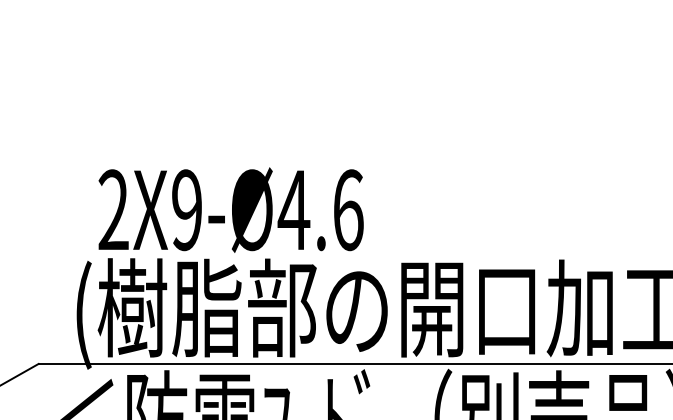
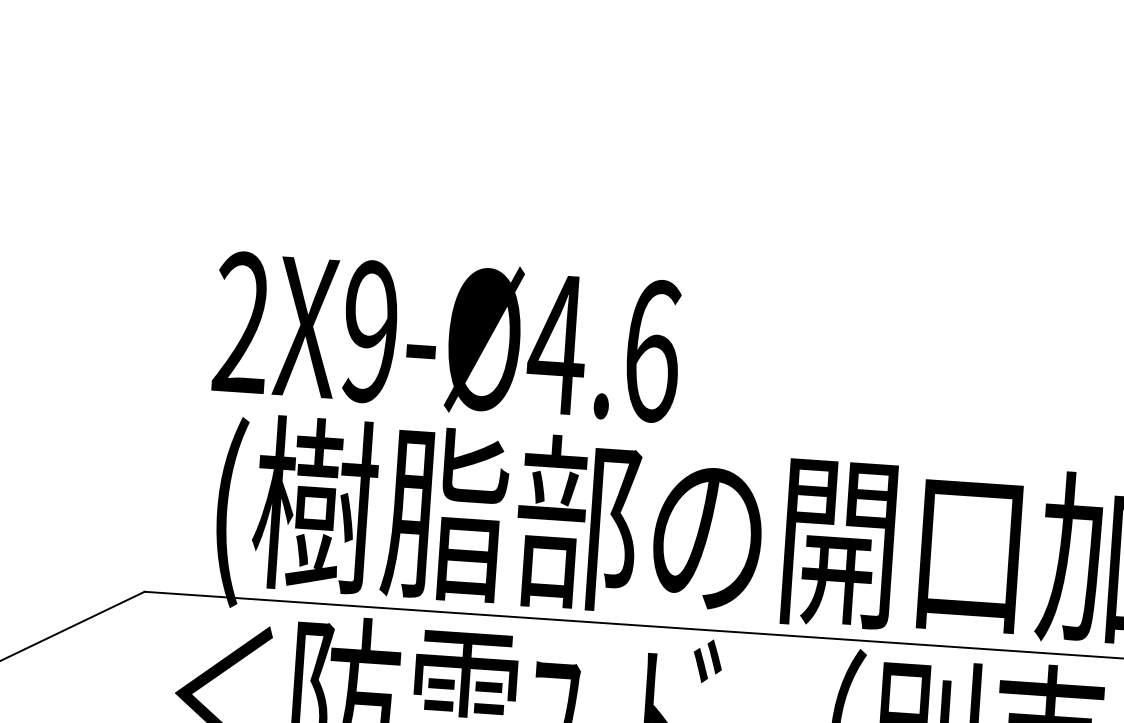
text: (230, 209) -> (446, 335), moved

